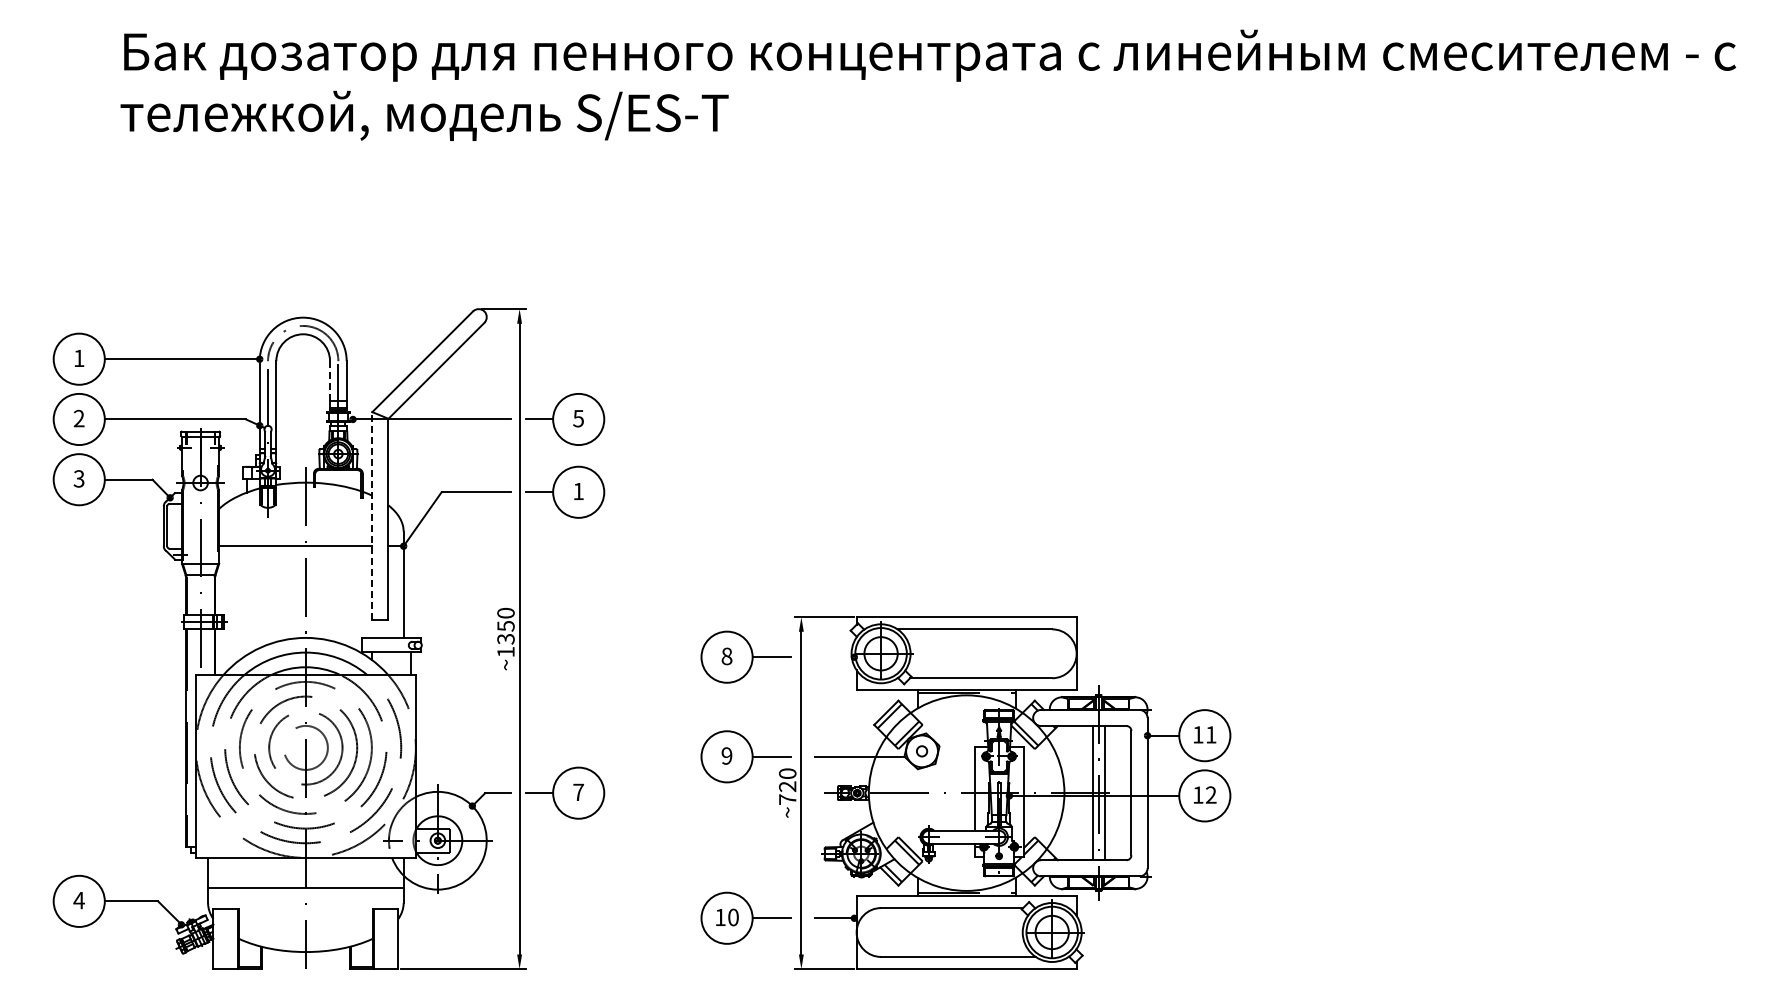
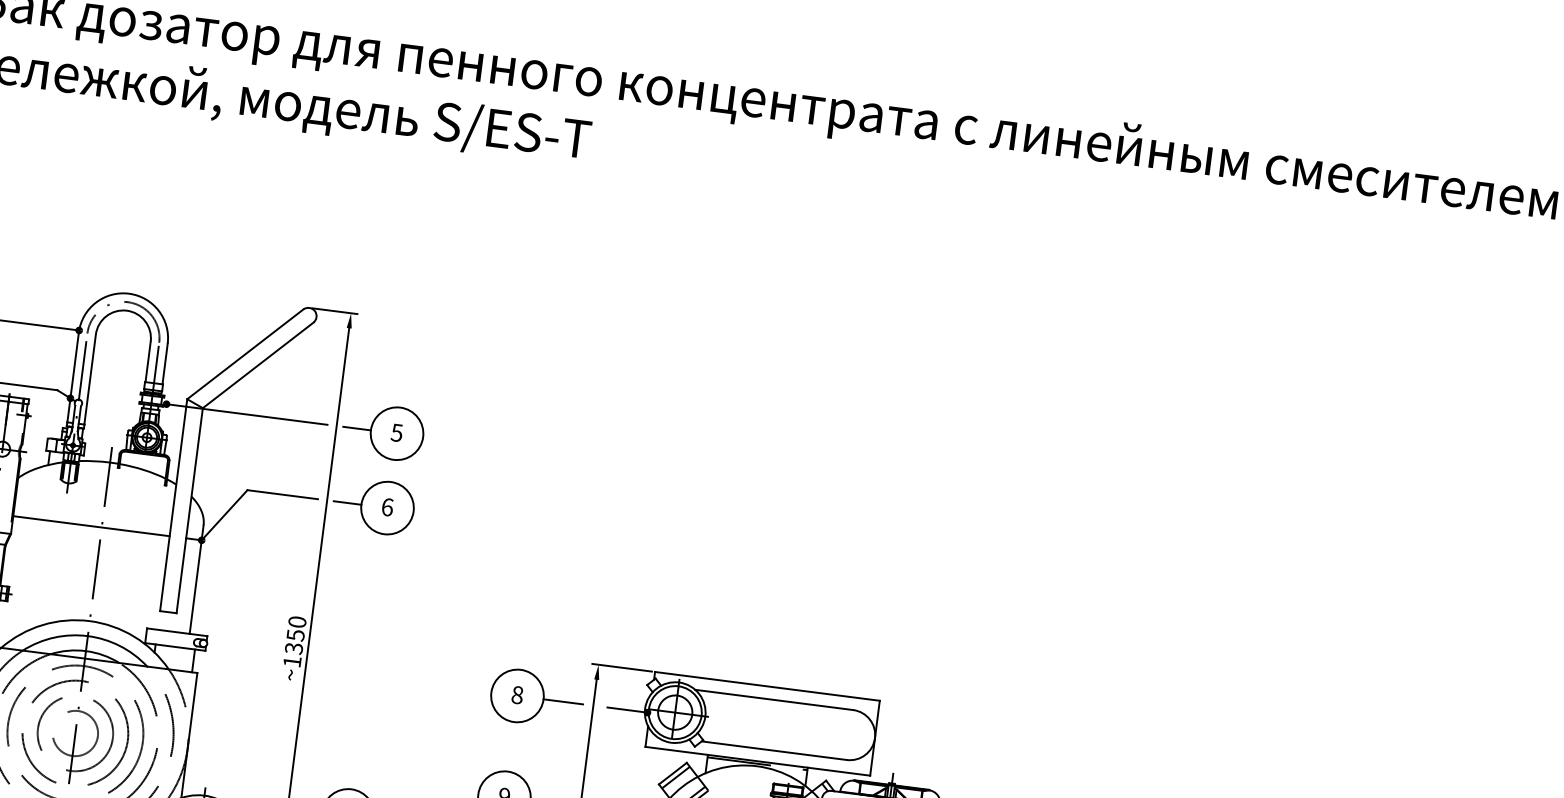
line: (330, 380) -> (148, 361), dashed -> solid
text: (578, 491) -> (387, 507), 1 -> 6
line: (372, 515) -> (173, 504), dashed -> solid
line: (834, 657) -> (627, 710), added

